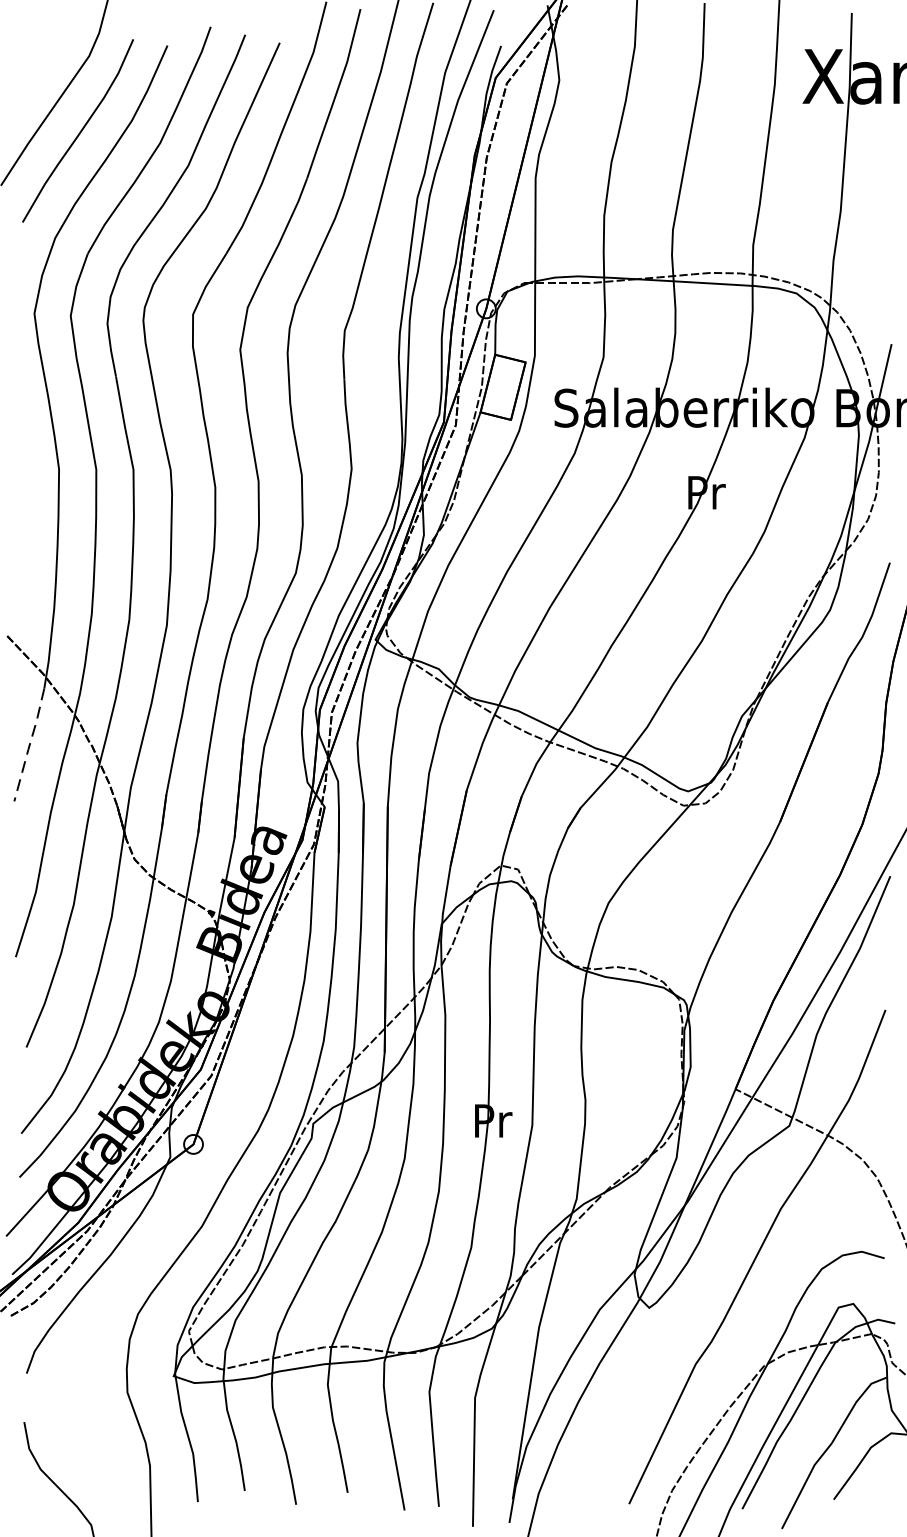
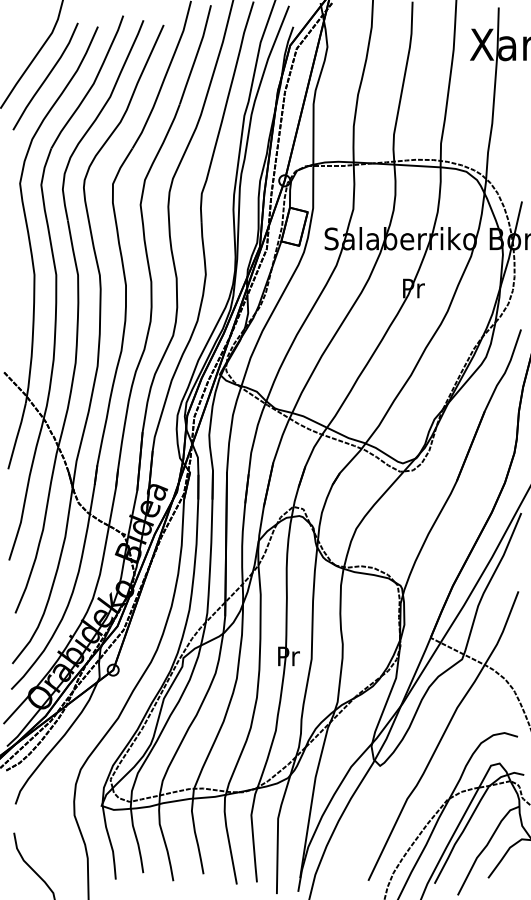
line: (30, 745) -> (17, 436), dashed -> solid

